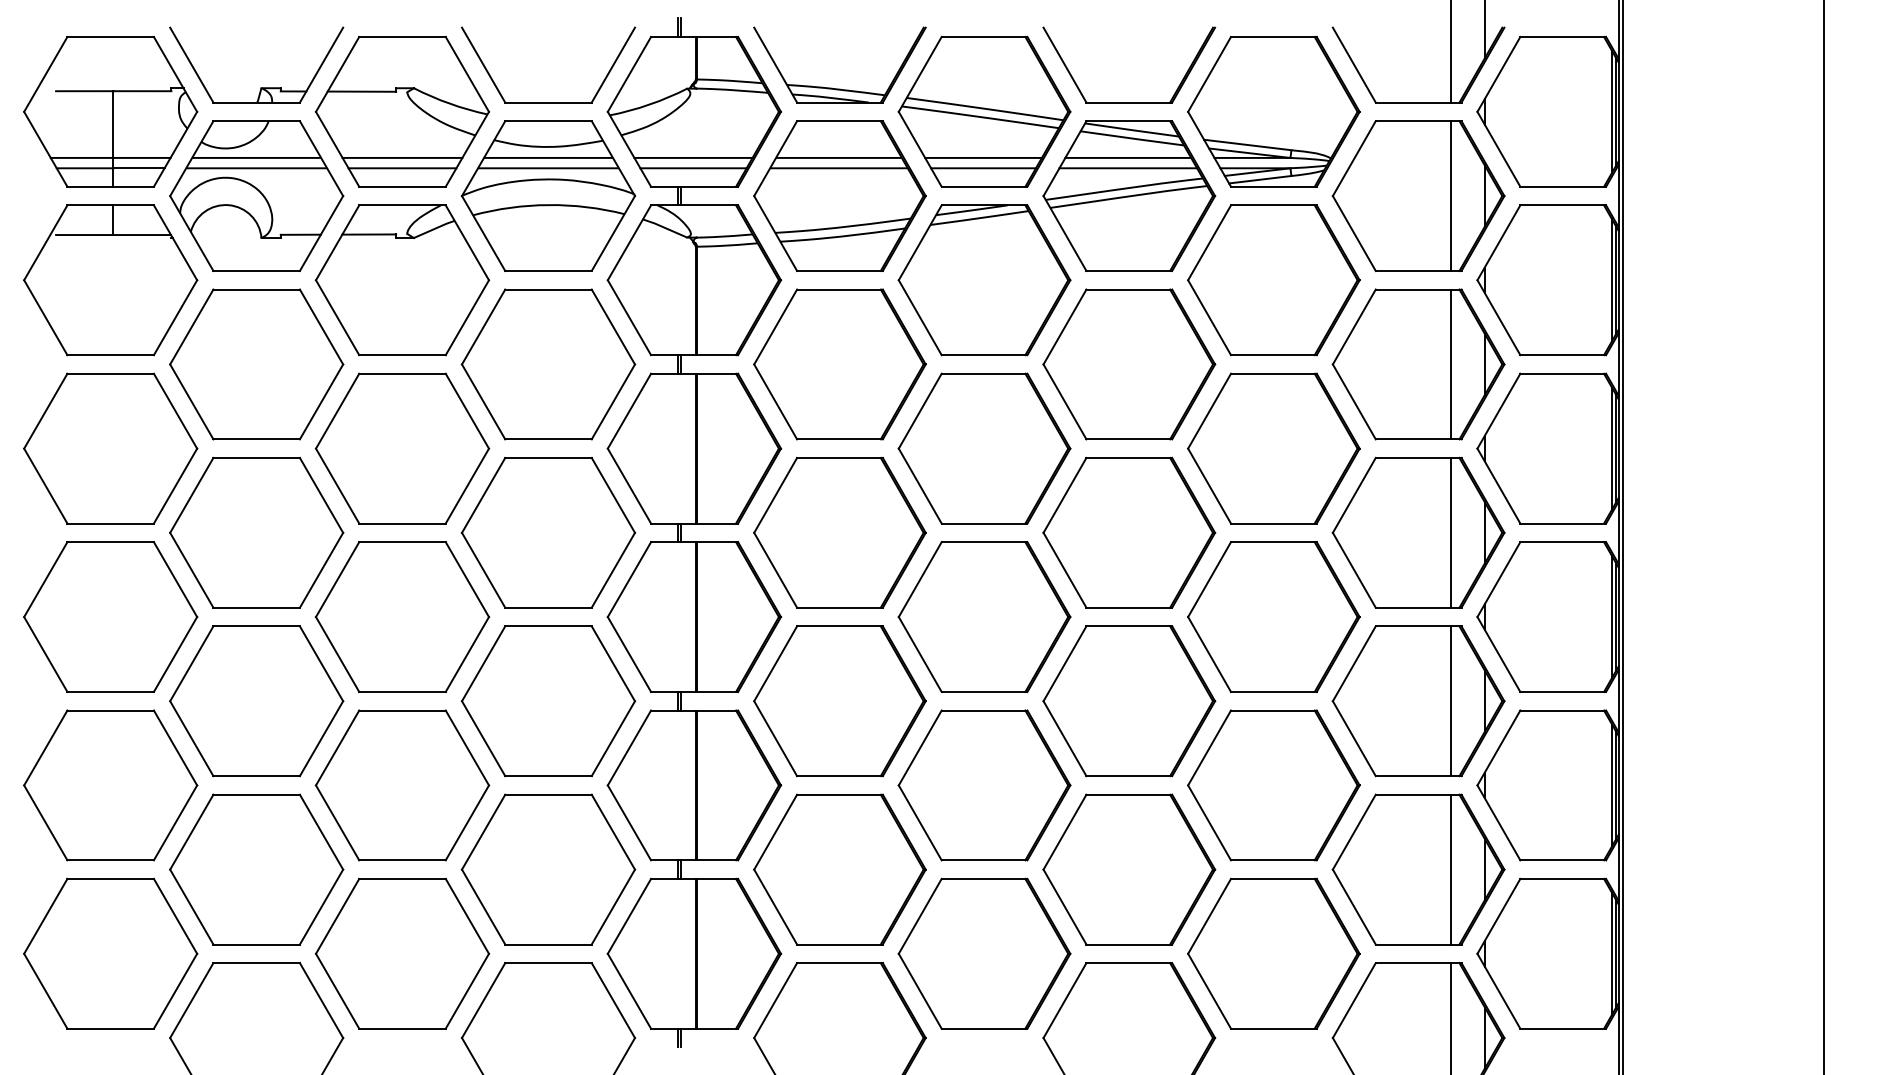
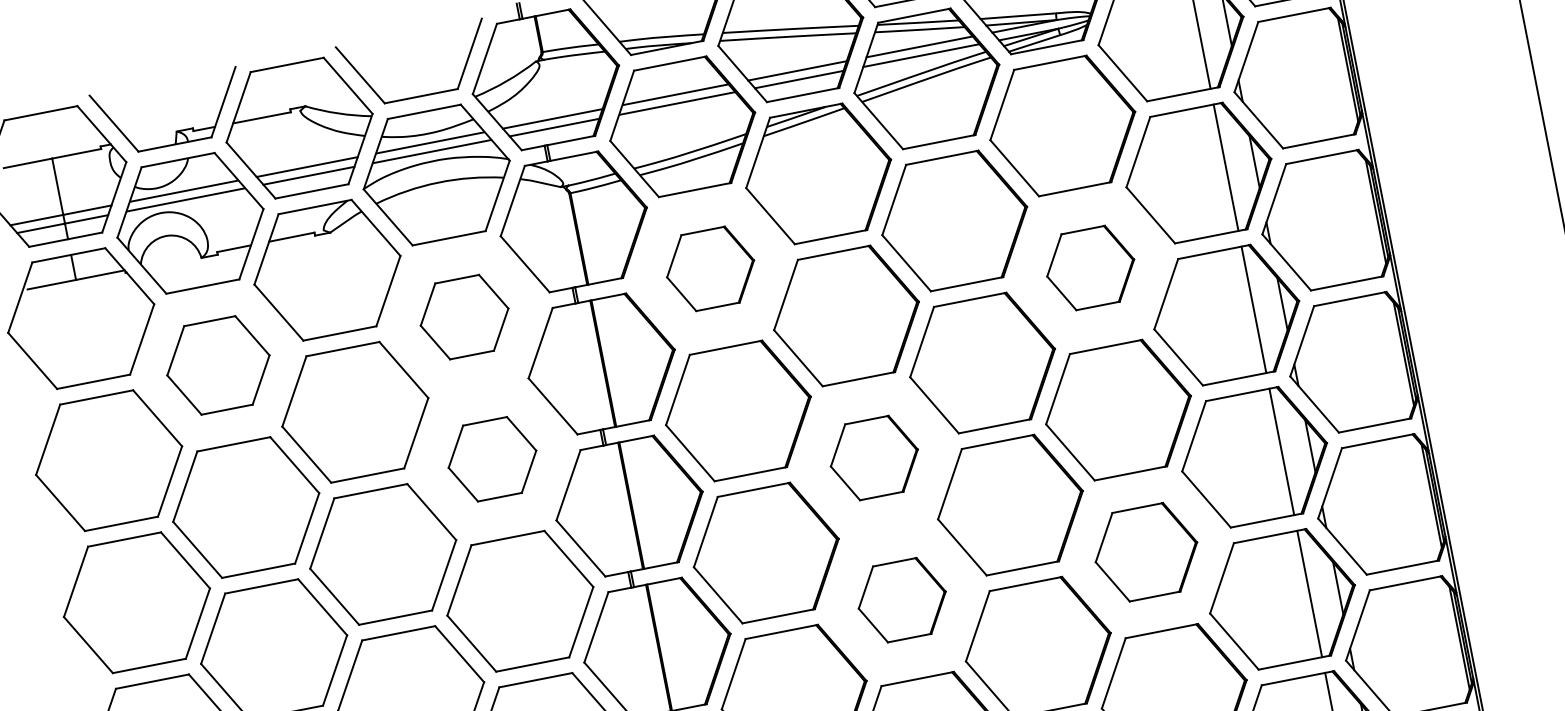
part: (256, 364) -> (218, 365), size x0.7
part: (548, 364) -> (464, 317), size x0.6
part: (839, 364) -> (710, 269), size x0.6
part: (1273, 448) -> (1090, 268), size x0.6
part: (548, 532) -> (492, 458), size x0.6
part: (984, 616) -> (874, 457), size x0.6
part: (984, 785) -> (902, 600), size x0.6
part: (1273, 785) -> (1146, 552), size x0.7

